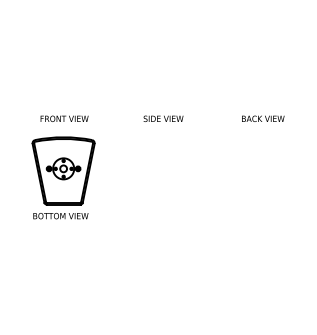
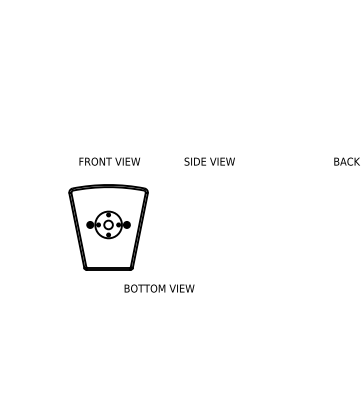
text: (163, 118) -> (209, 161), moved
text: (60, 216) -> (159, 289), moved

